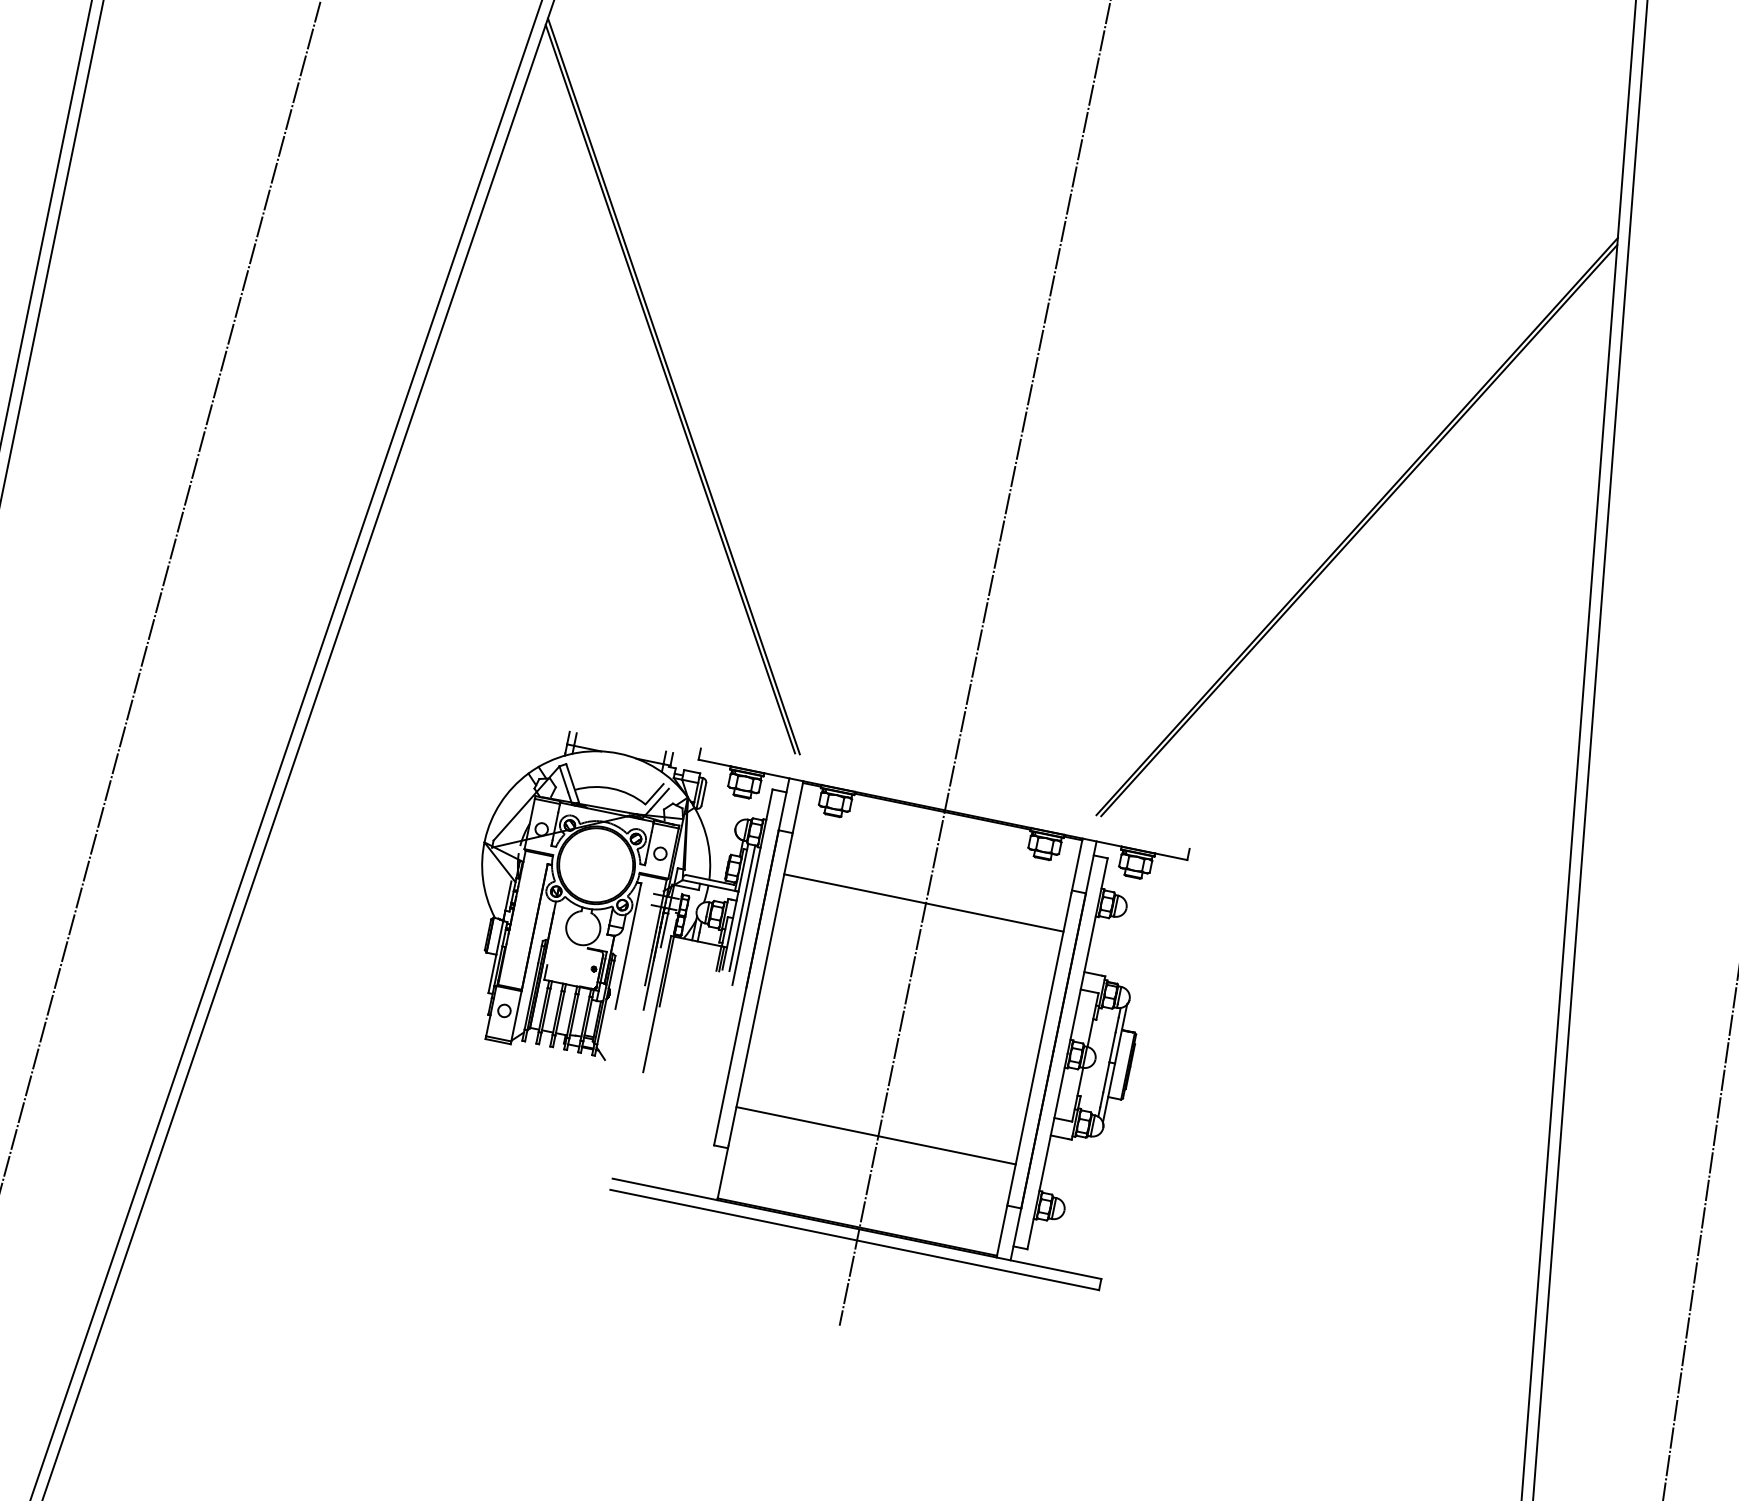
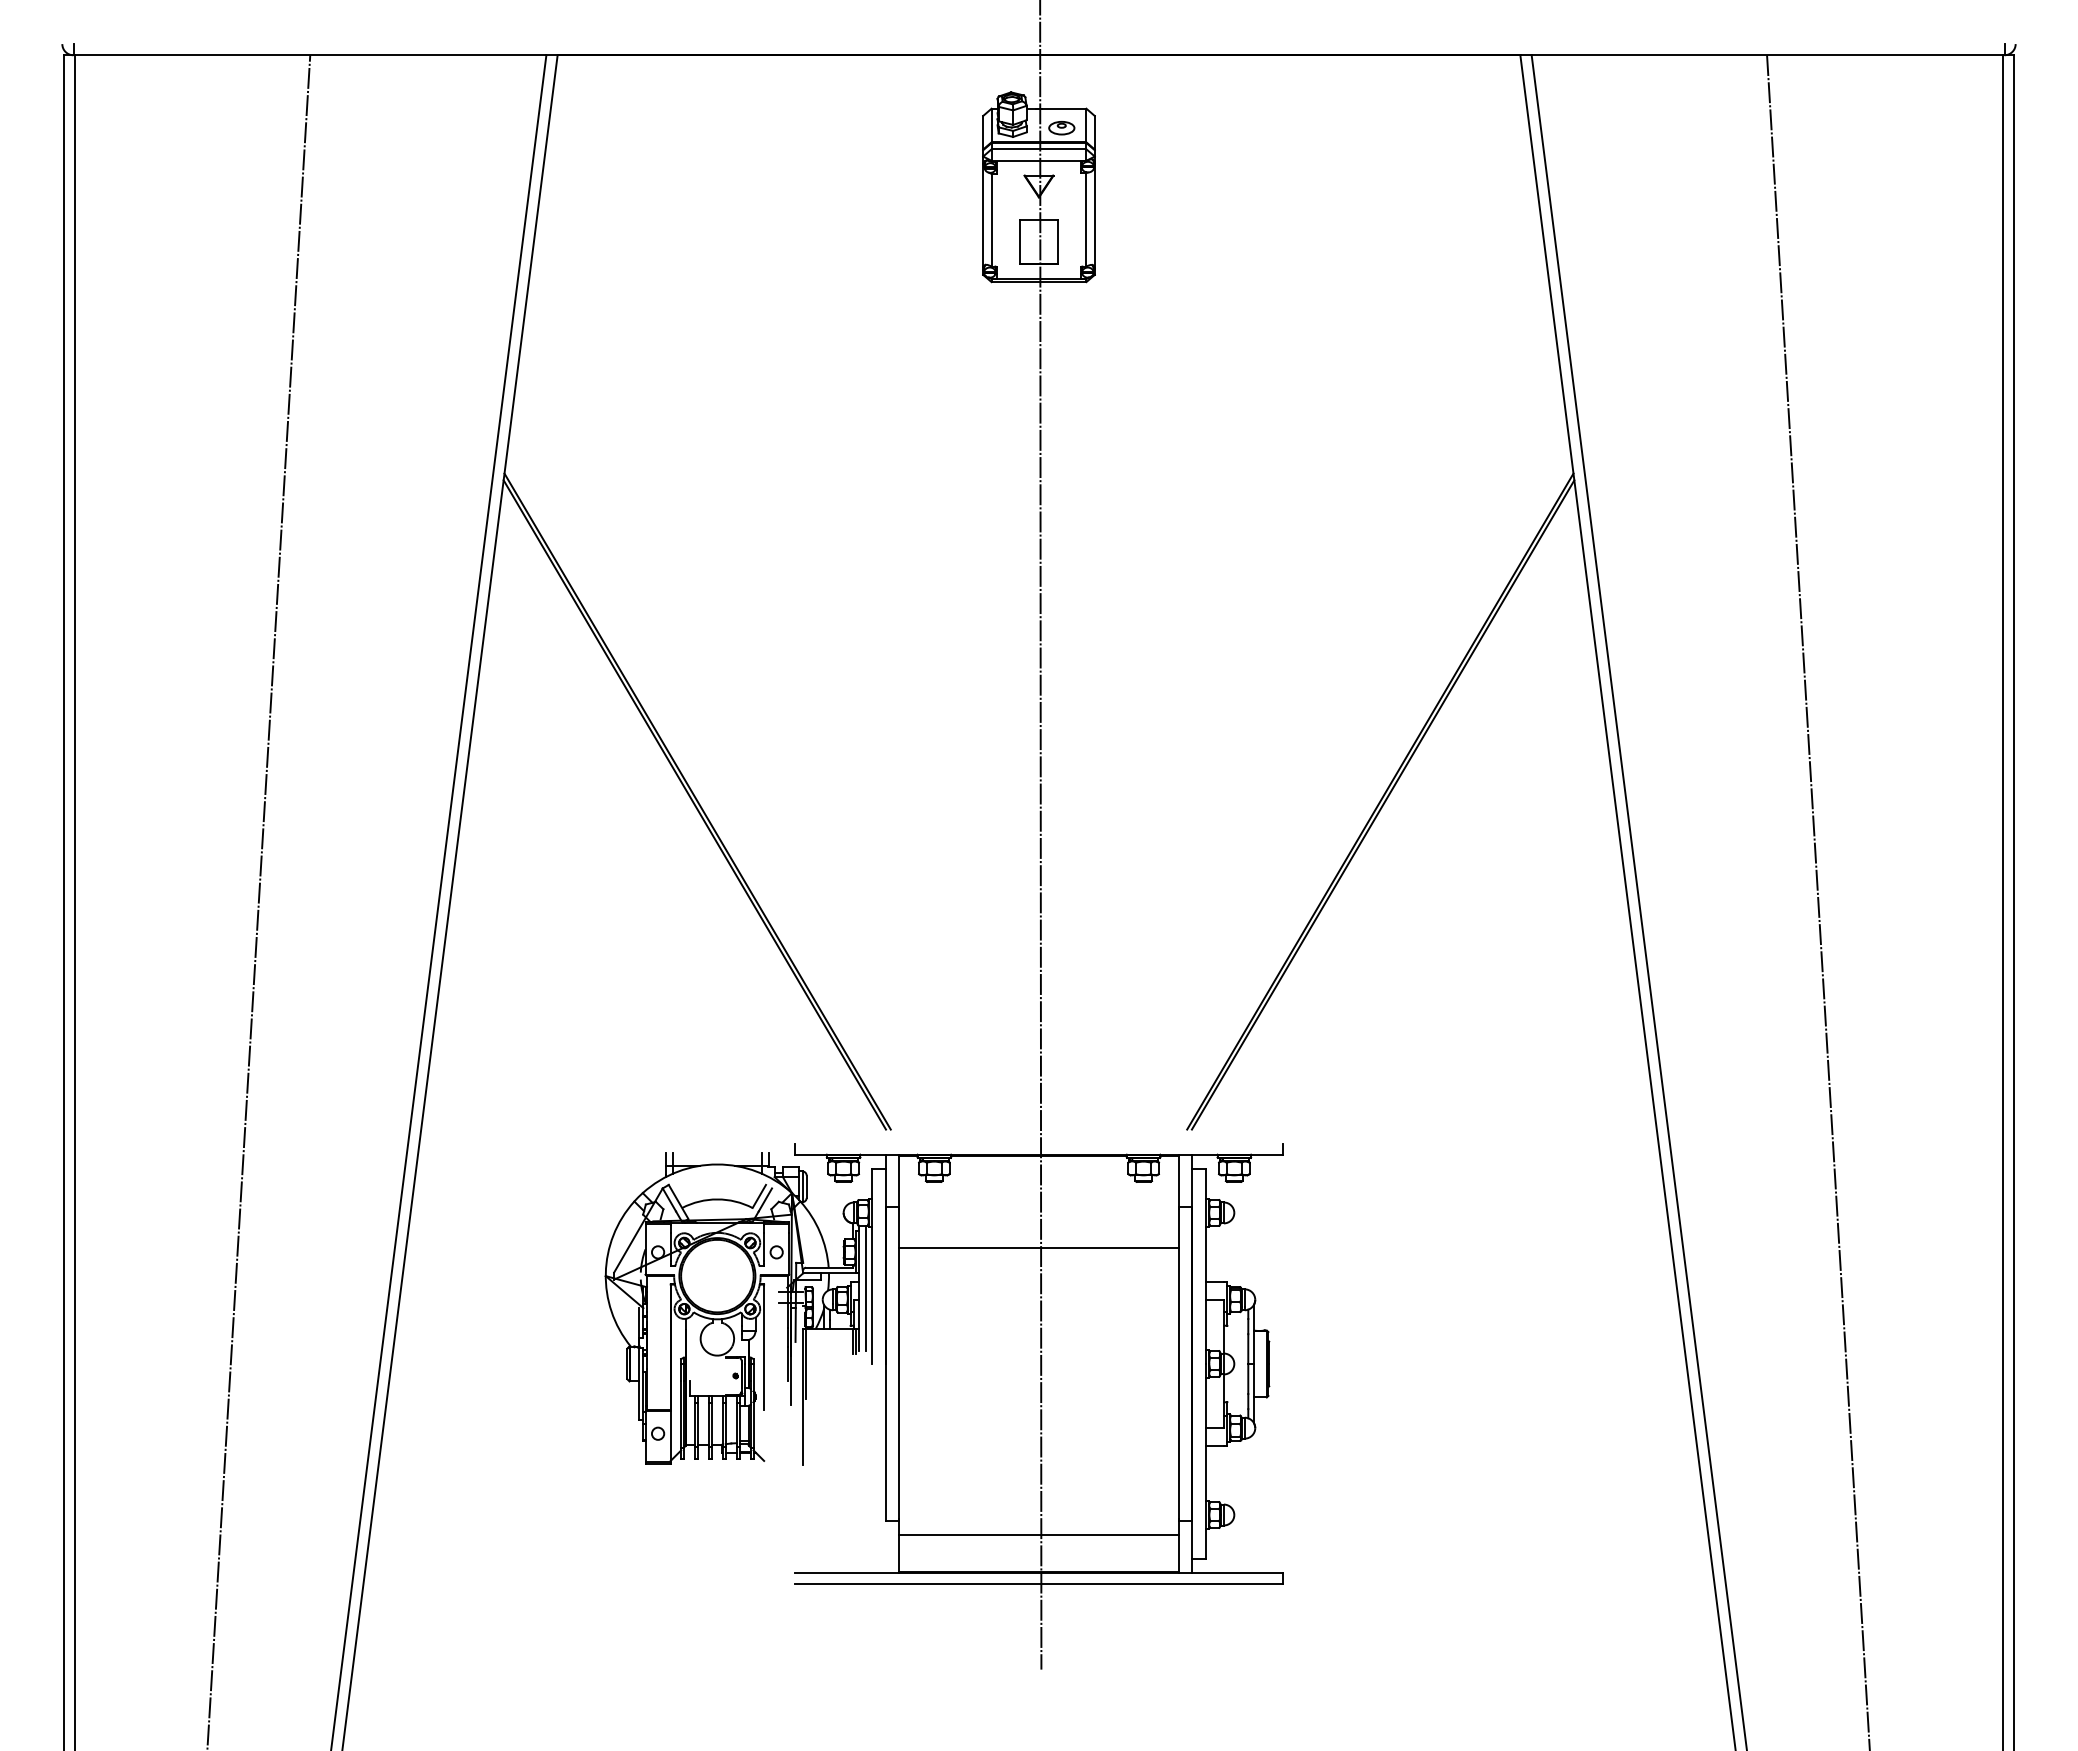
line: (875, 1135) -> (1038, 1535), moved

